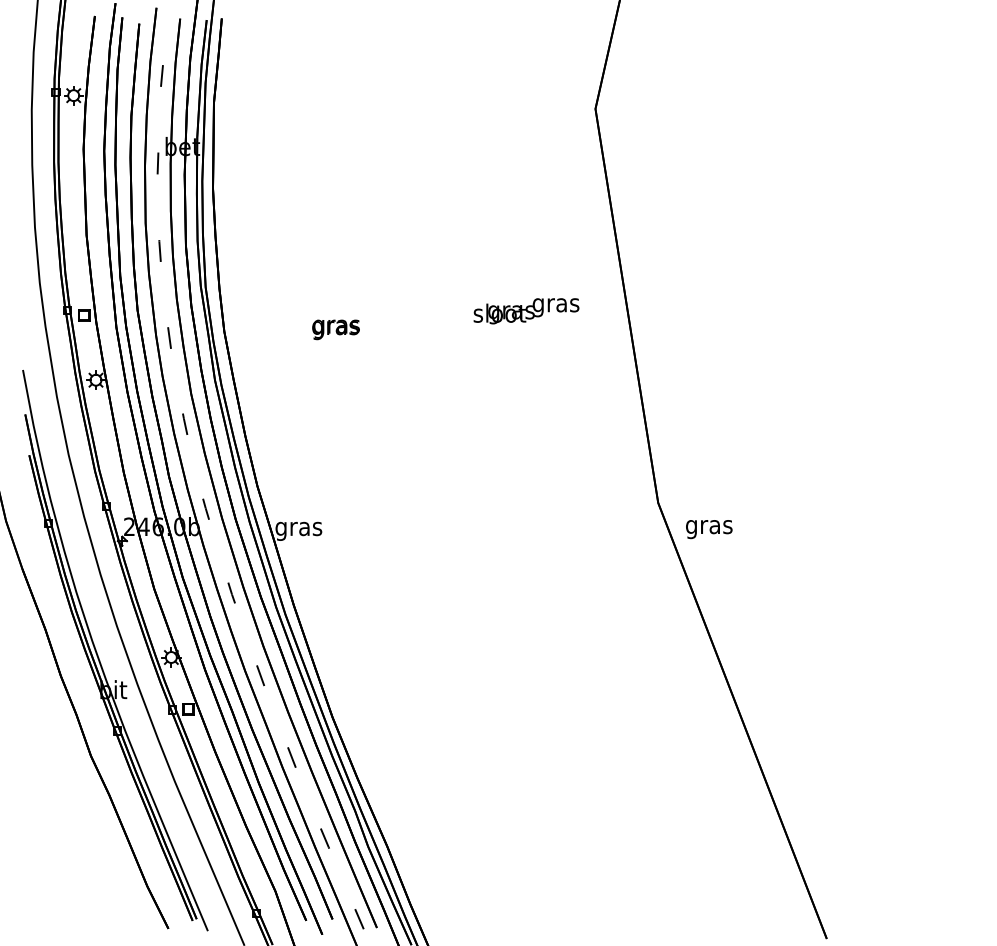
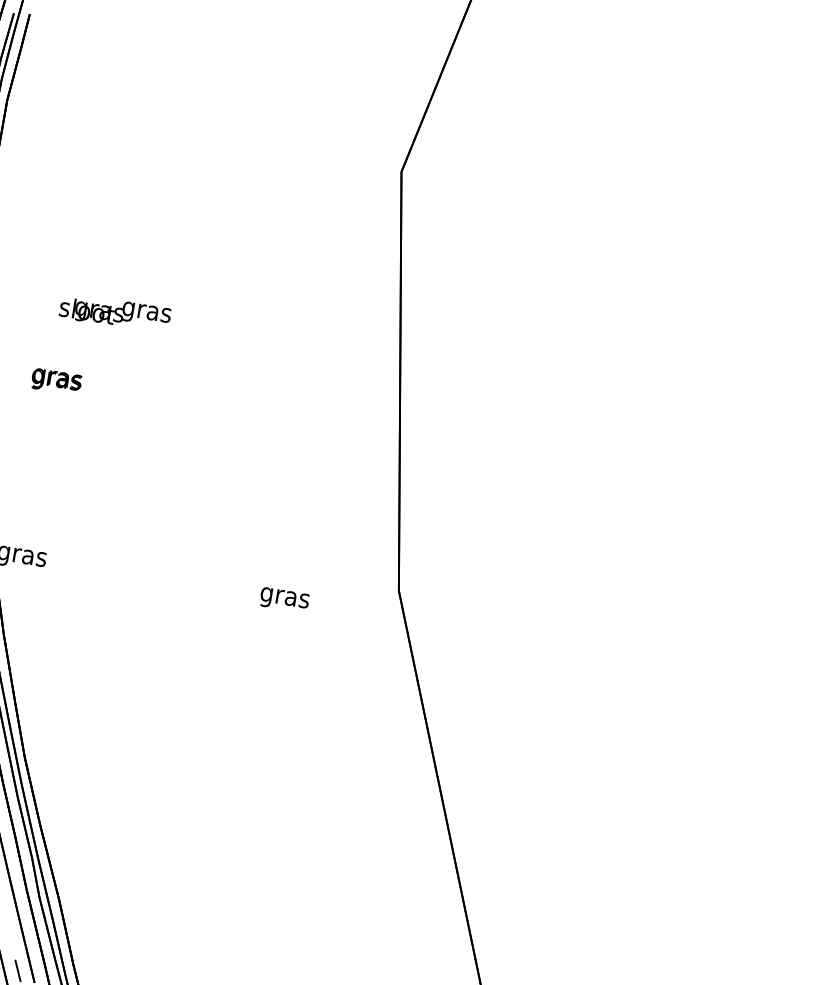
text: (526, 311) -> (115, 313), moved
text: (335, 329) -> (56, 381), moved
text: (709, 529) -> (284, 600), moved

